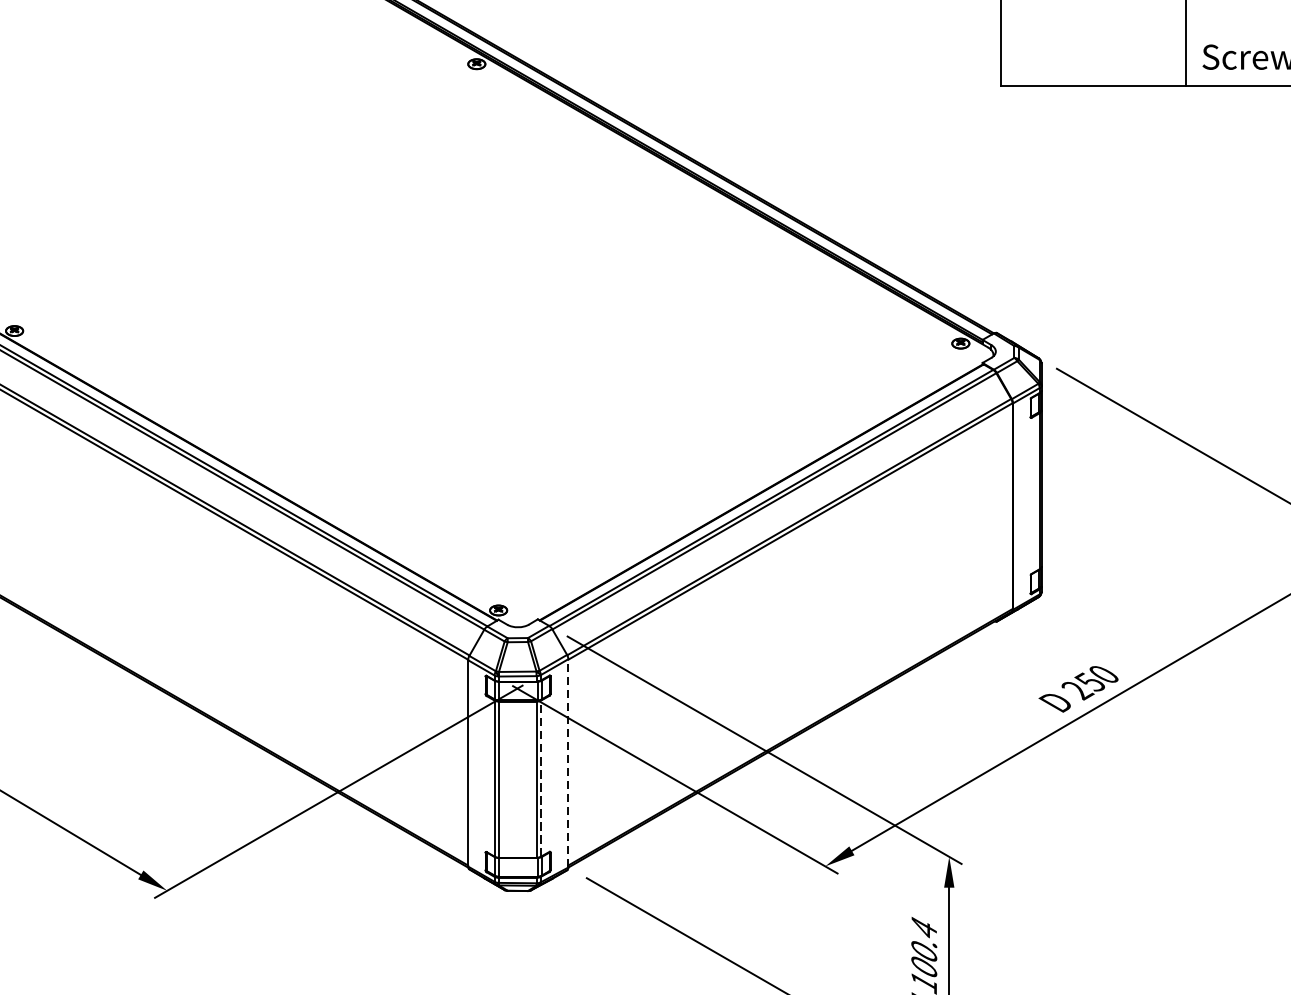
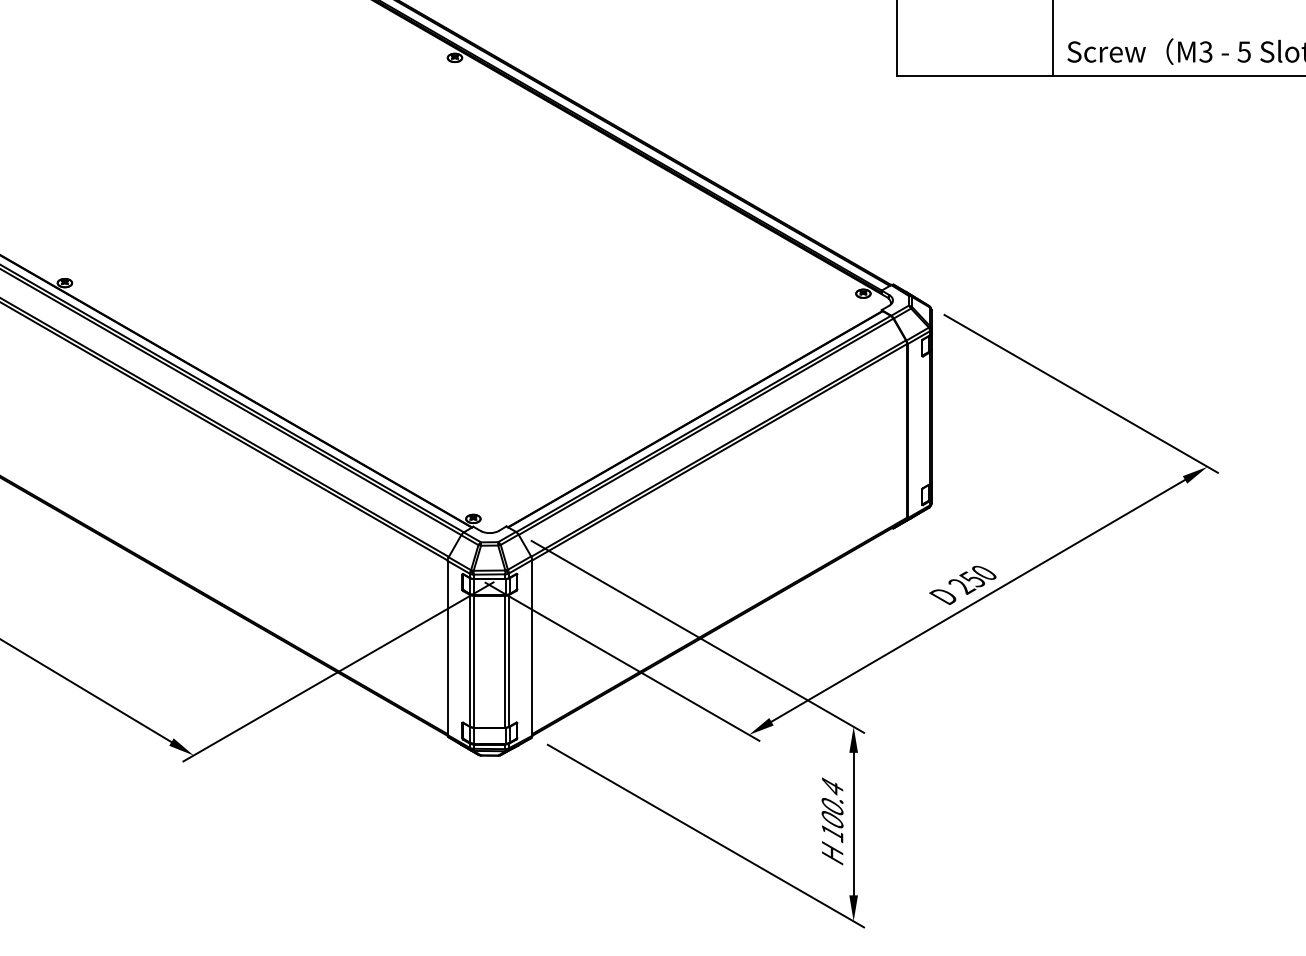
line: (568, 762) -> (532, 647), dashed -> solid
line: (541, 778) -> (509, 660), dashed -> solid

